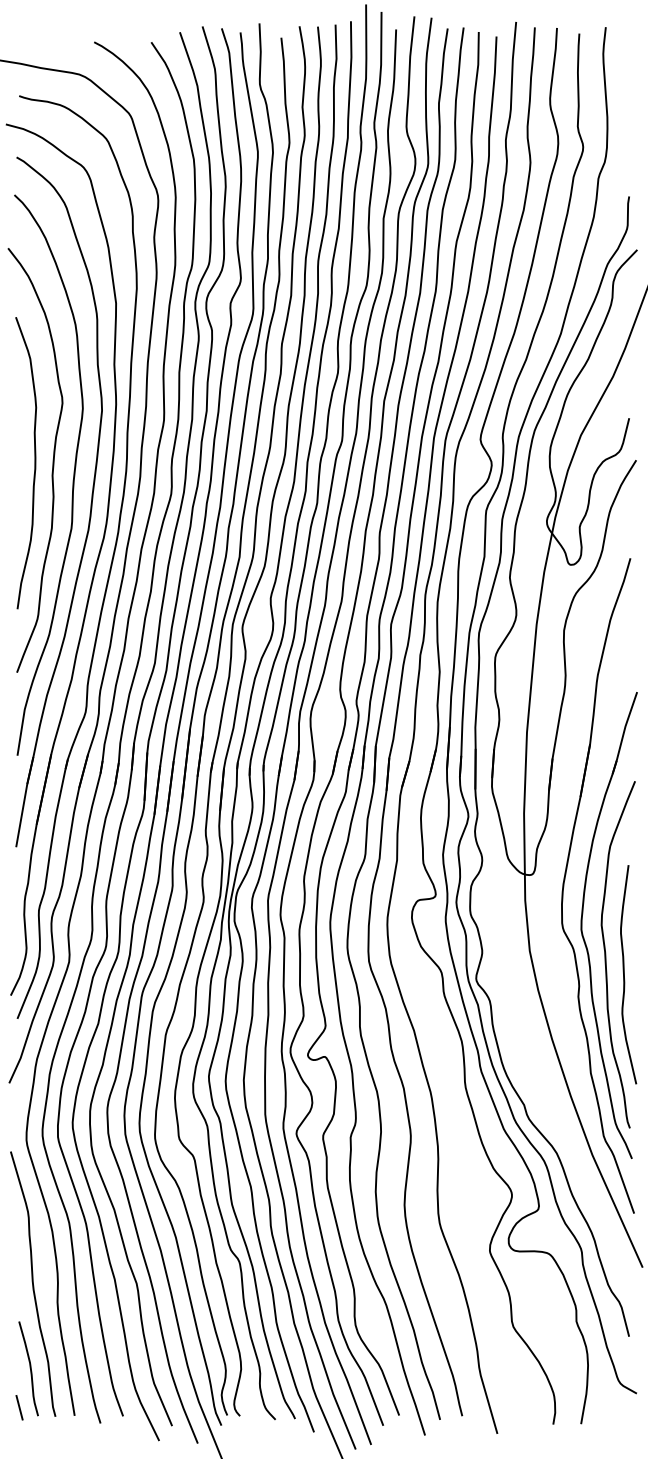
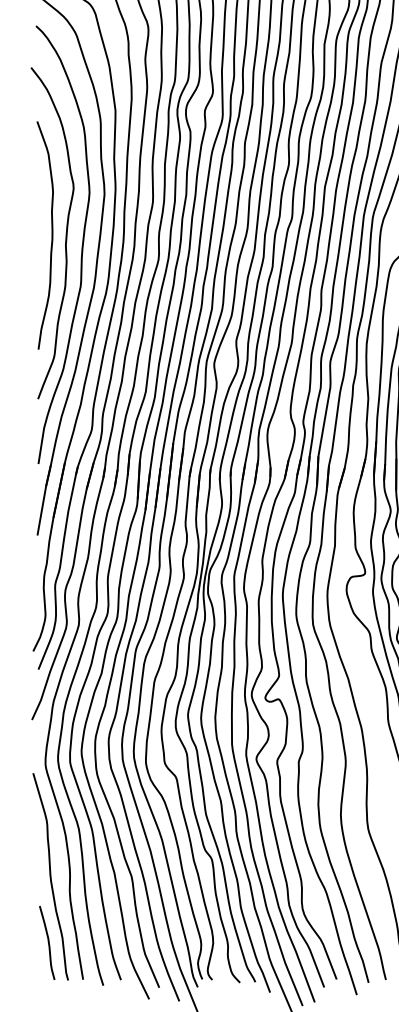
line: (19, 1407) -> (40, 973), removed

